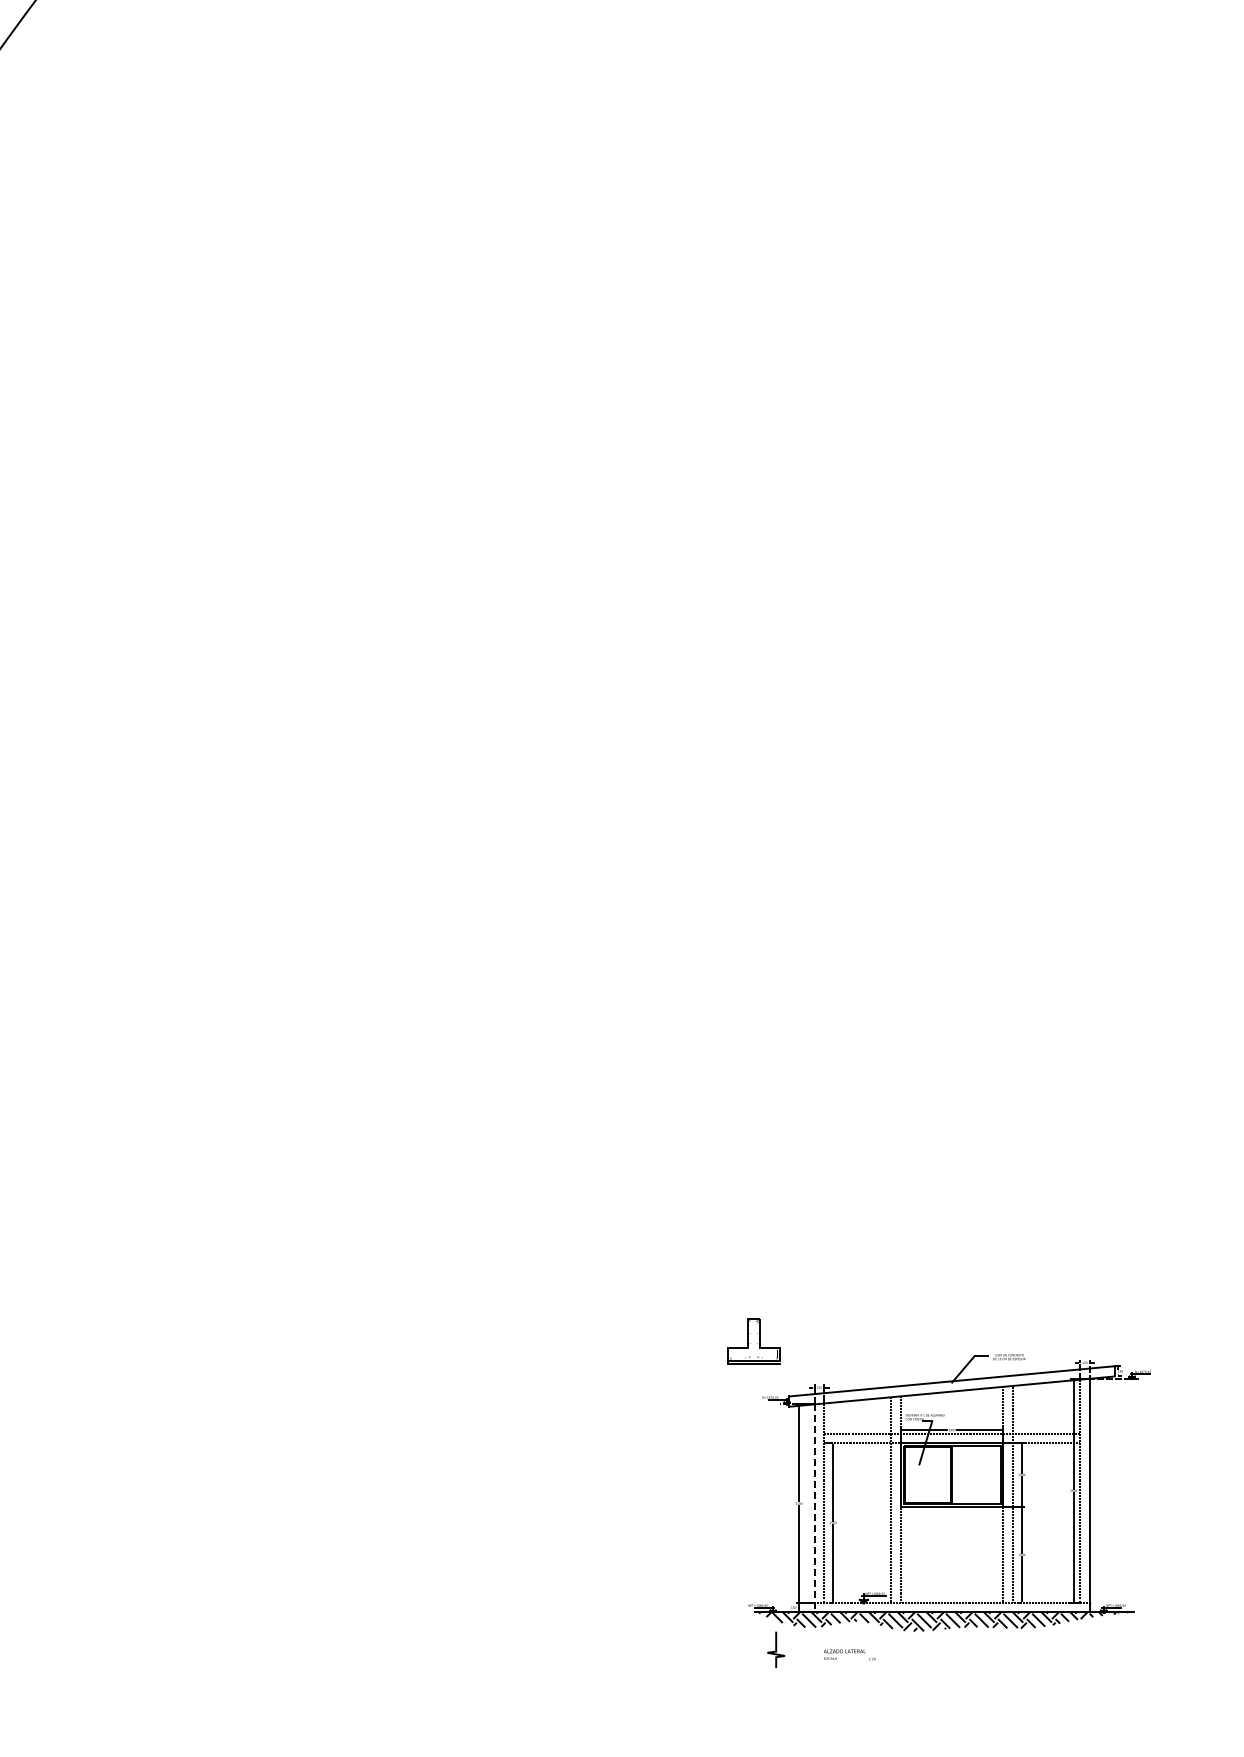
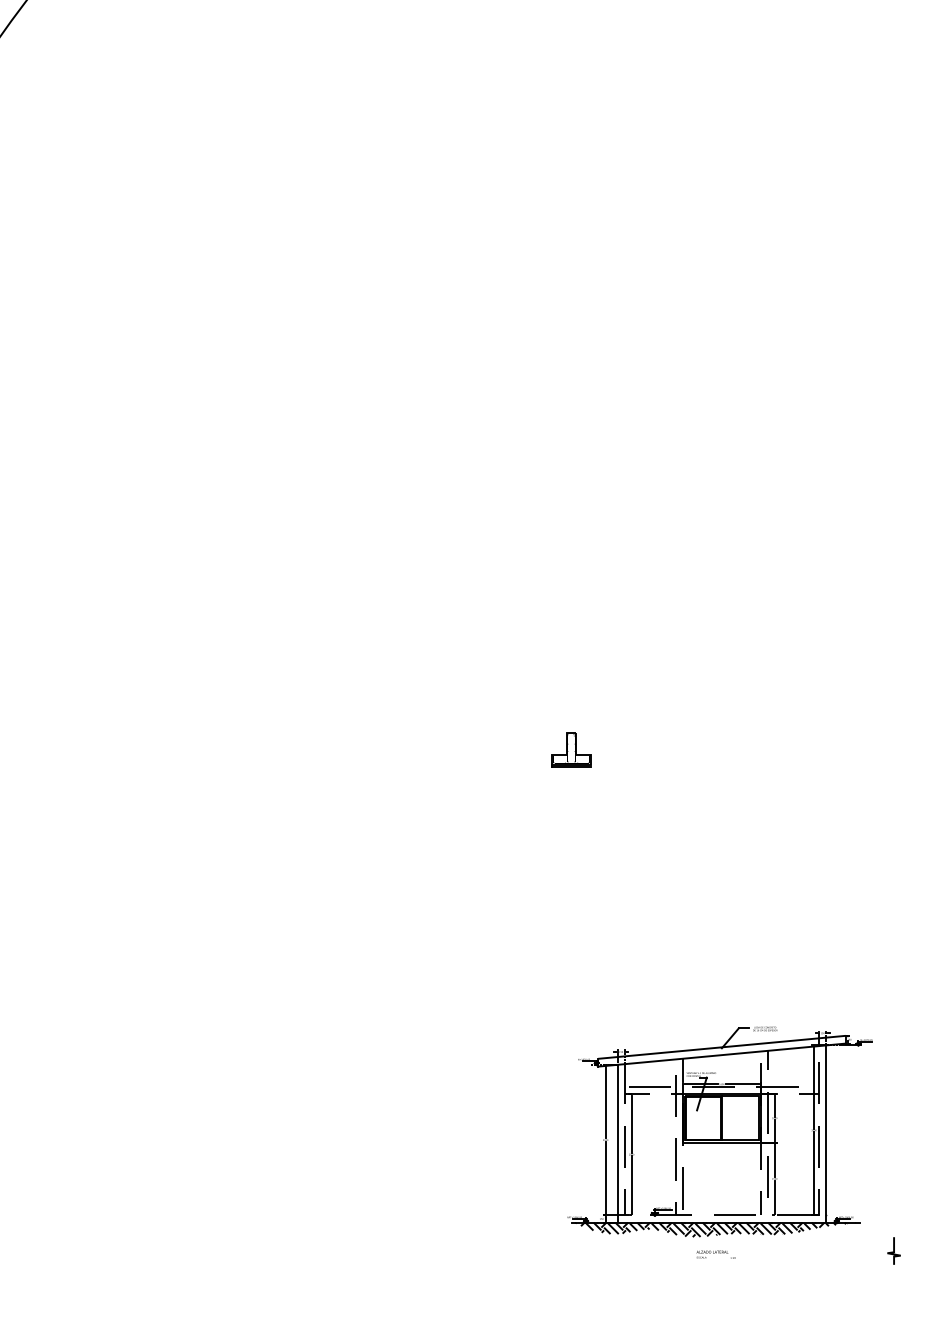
part: (753, 1341) -> (571, 750), moved
line: (814, 1508) -> (617, 1143), dashed -> solid
curve: (776, 1649) -> (894, 1250), moved
text: (849, 1654) -> (716, 1254), moved

